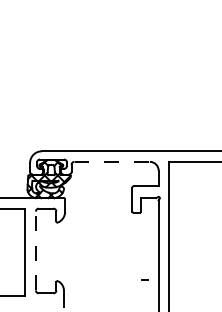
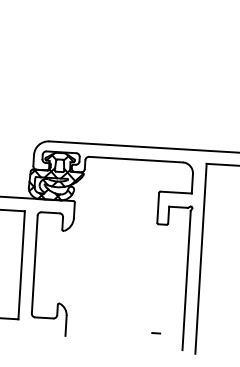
line: (112, 161) -> (136, 159), dashed -> solid
line: (35, 250) -> (34, 263), dashed -> solid
line: (144, 279) -> (155, 332), moved

